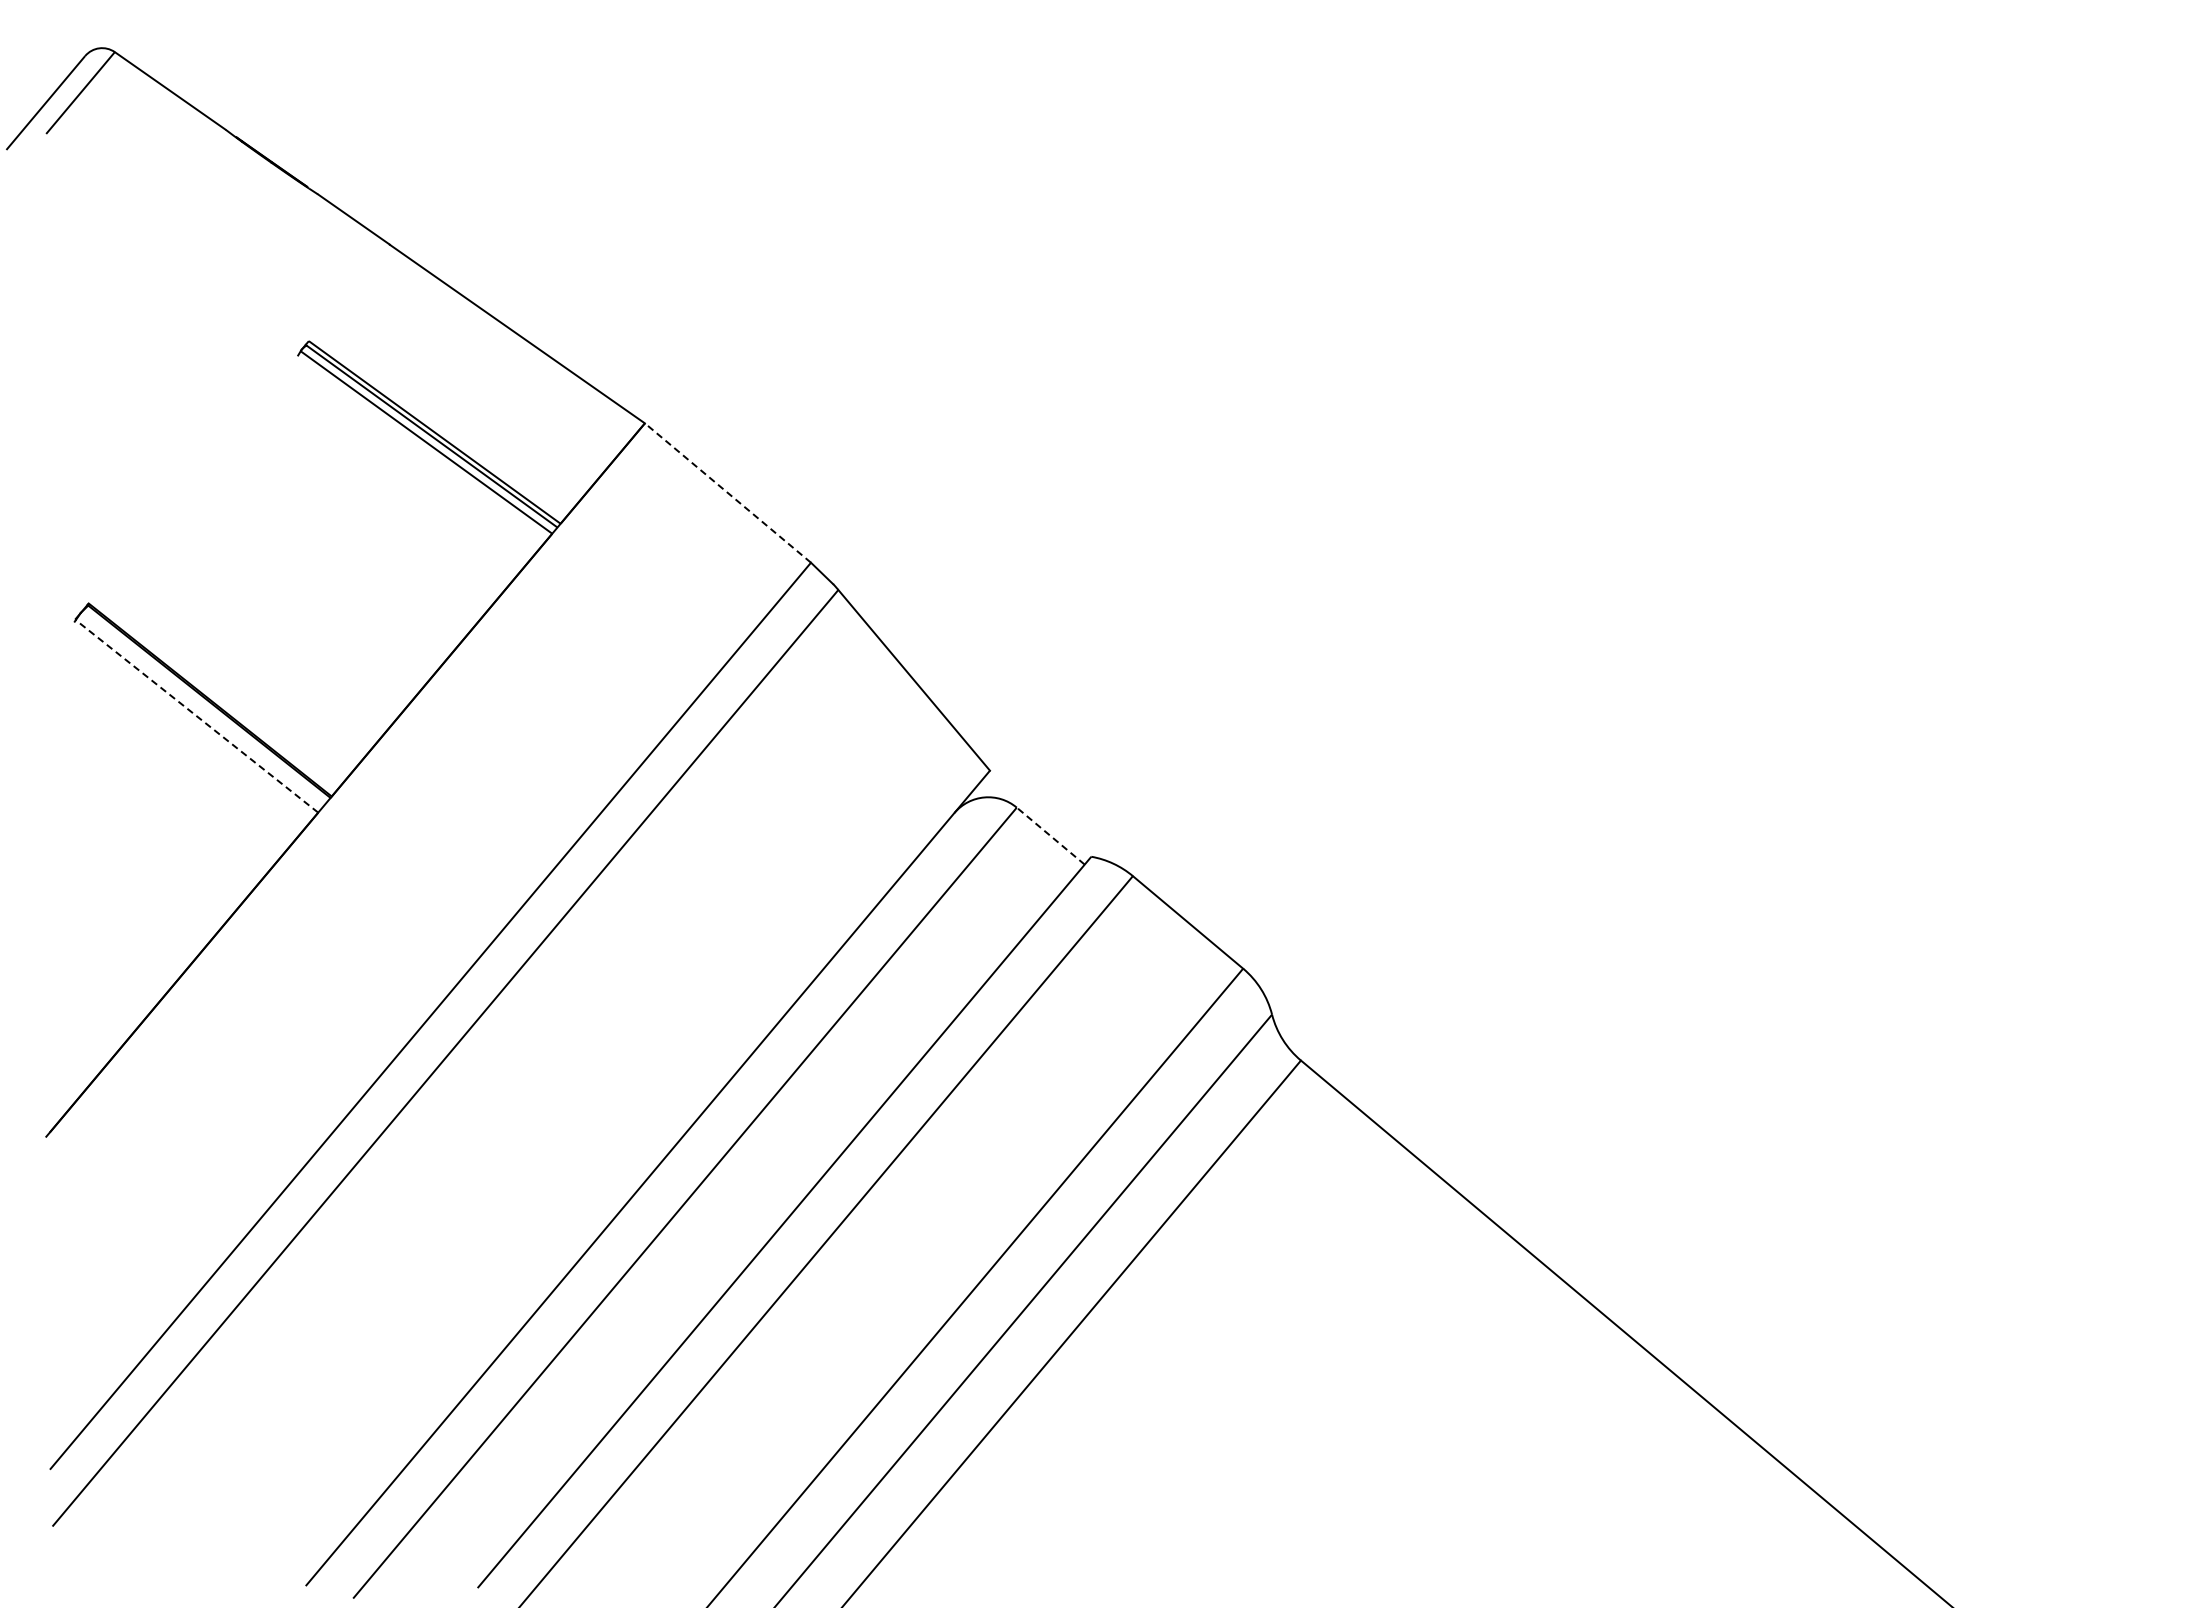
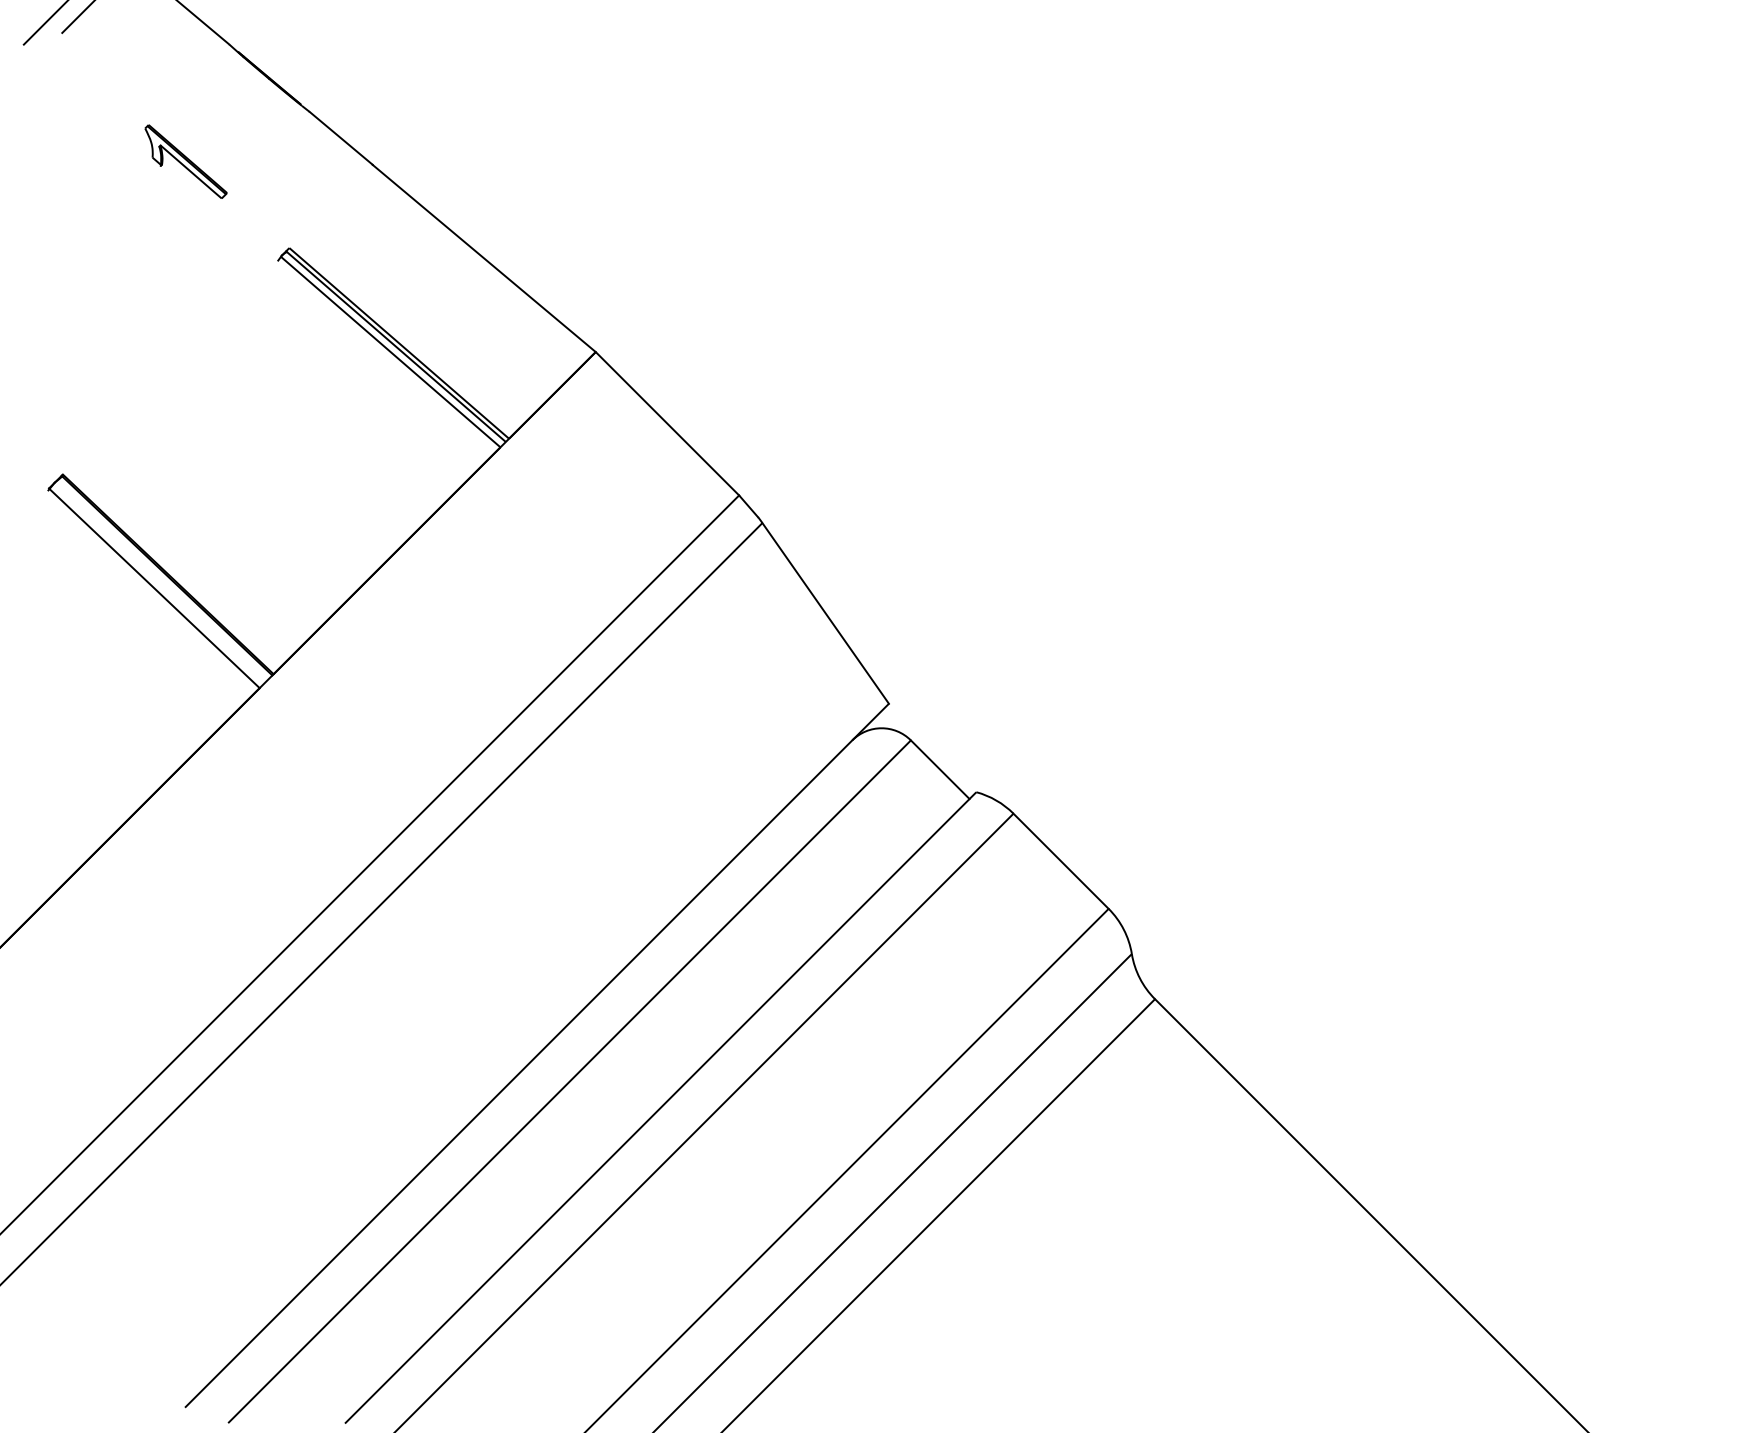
part: (190, 258) -> (185, 161), added
line: (727, 492) -> (667, 423), dashed -> solid
line: (196, 715) -> (154, 587), dashed -> solid
line: (1050, 835) -> (940, 769), dashed -> solid

